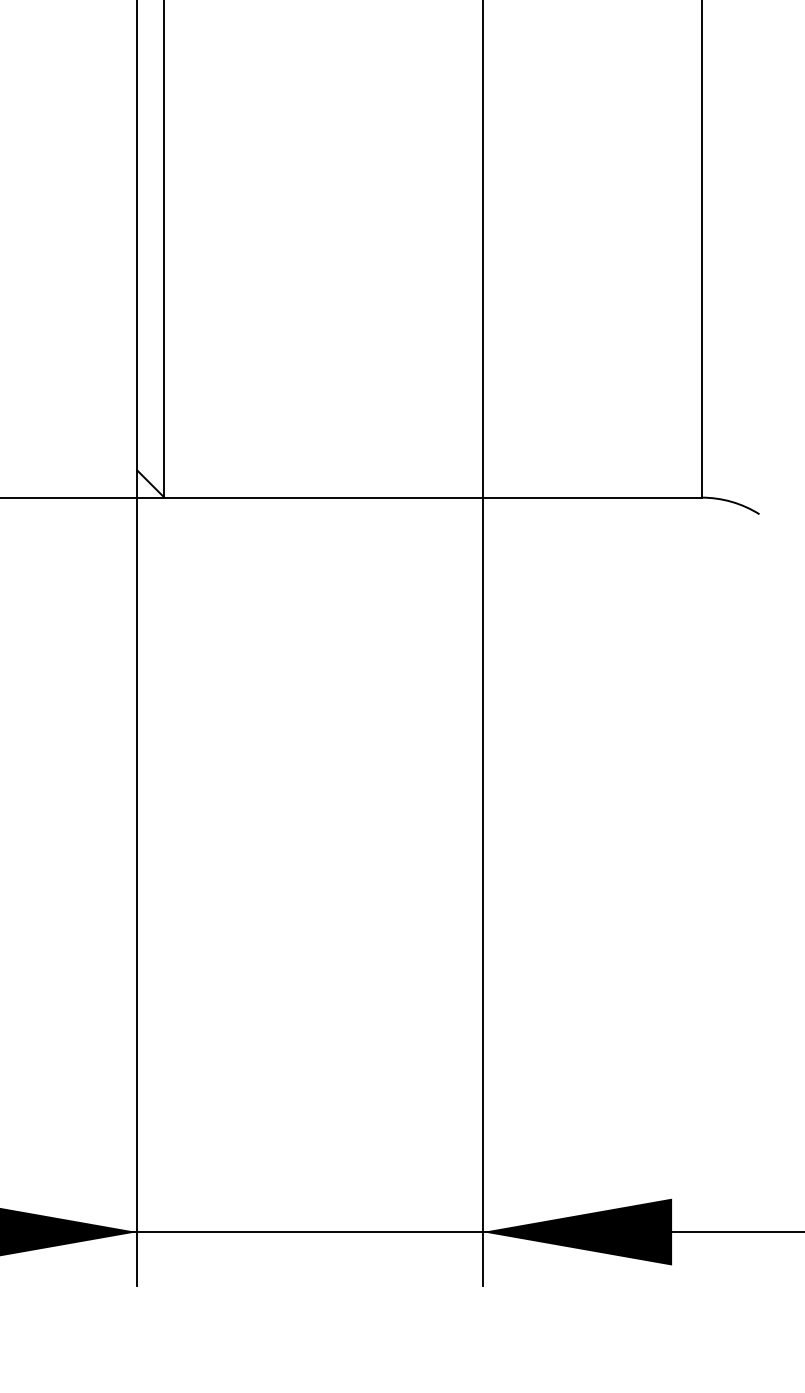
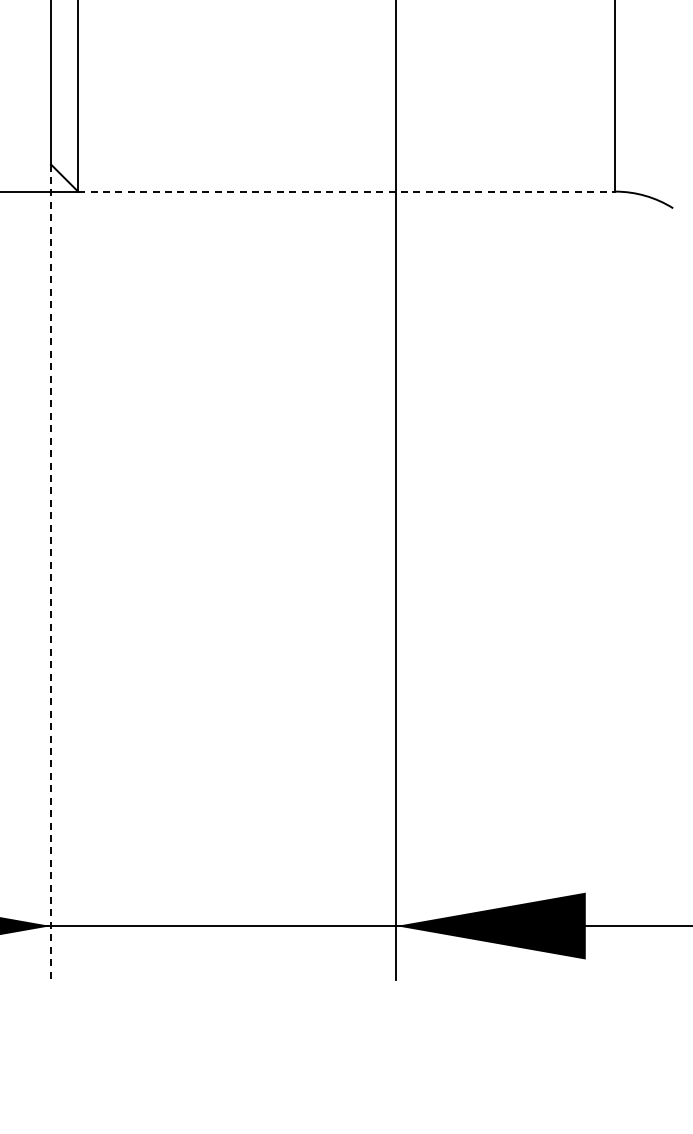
line: (433, 497) -> (347, 191), solid -> dashed
line: (137, 878) -> (51, 572), solid -> dashed

